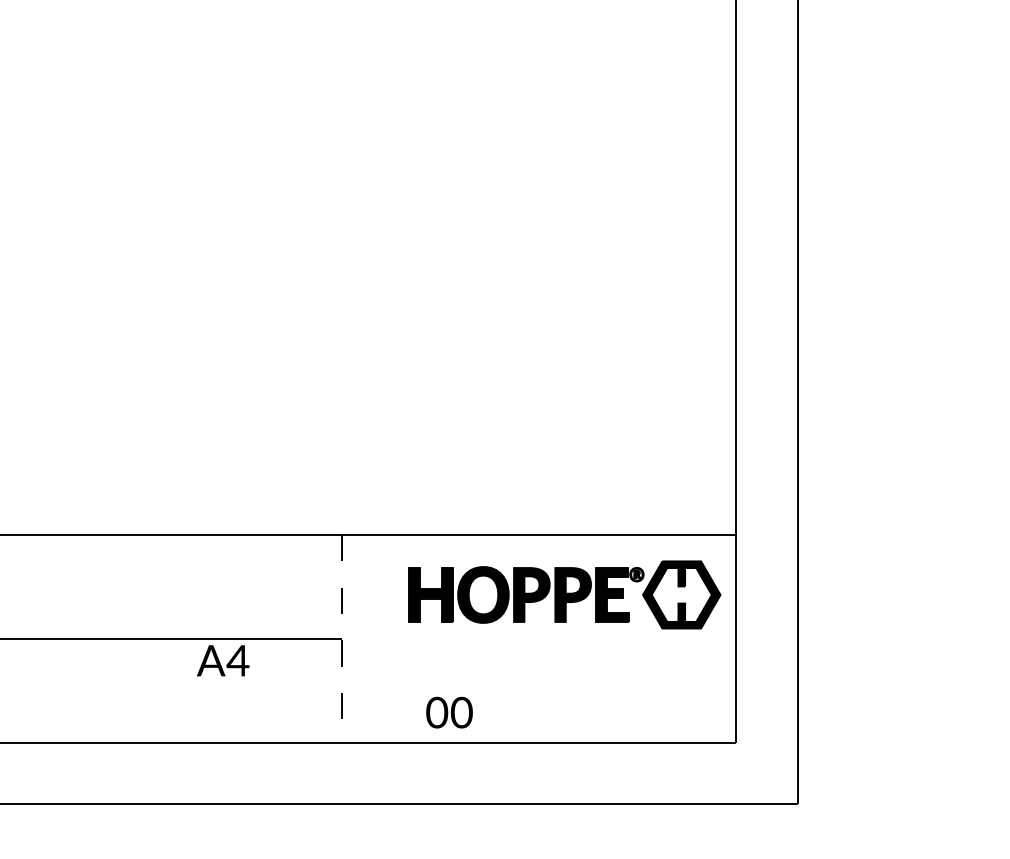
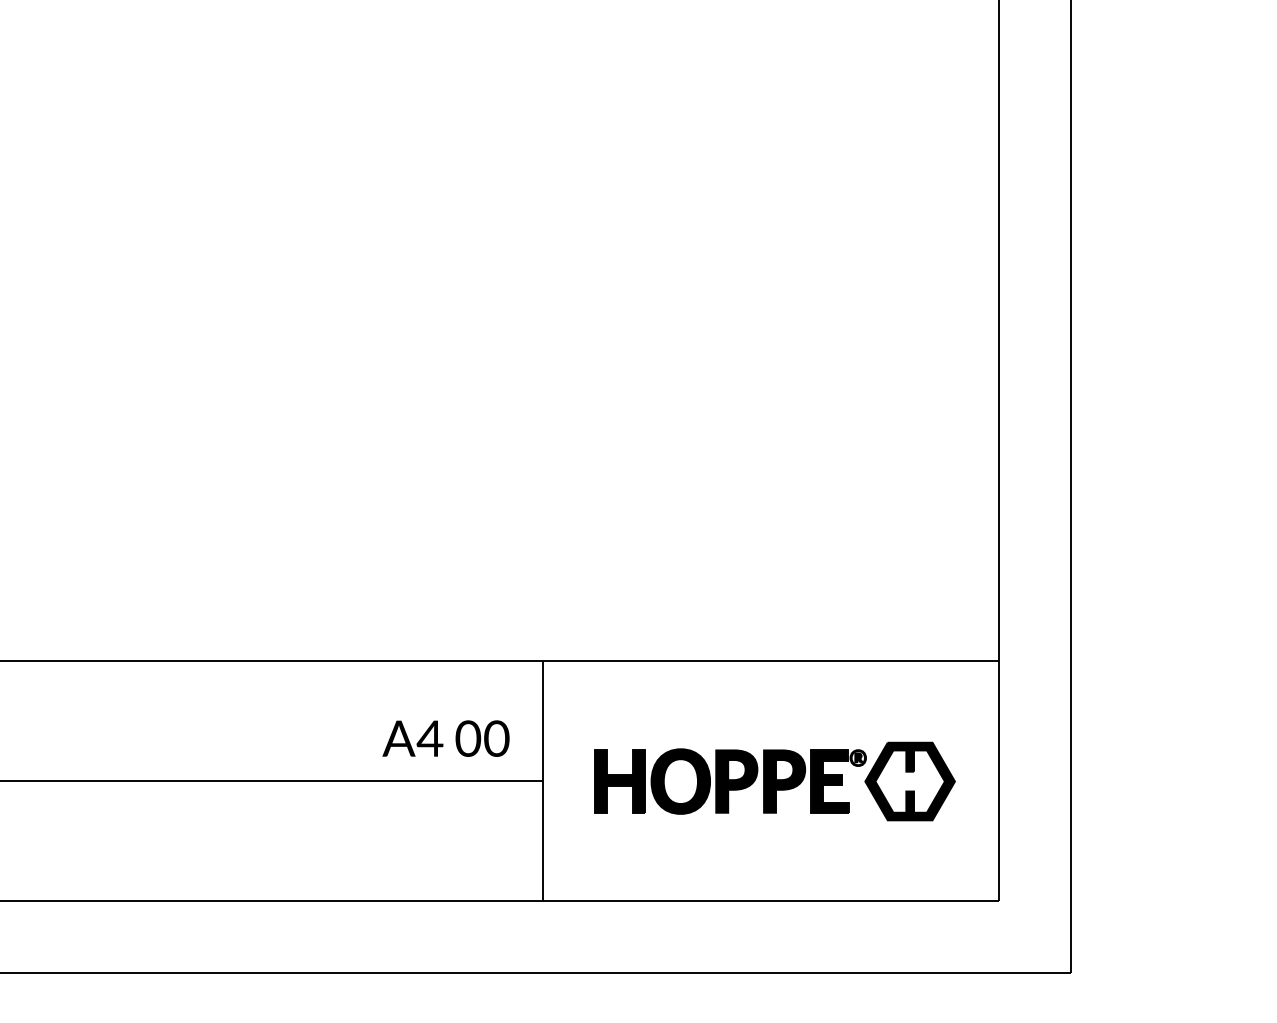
part: (564, 594) -> (774, 781), moved
line: (341, 639) -> (542, 781), dashed -> solid
text: (222, 660) -> (412, 738), moved
text: (449, 712) -> (482, 738), moved

